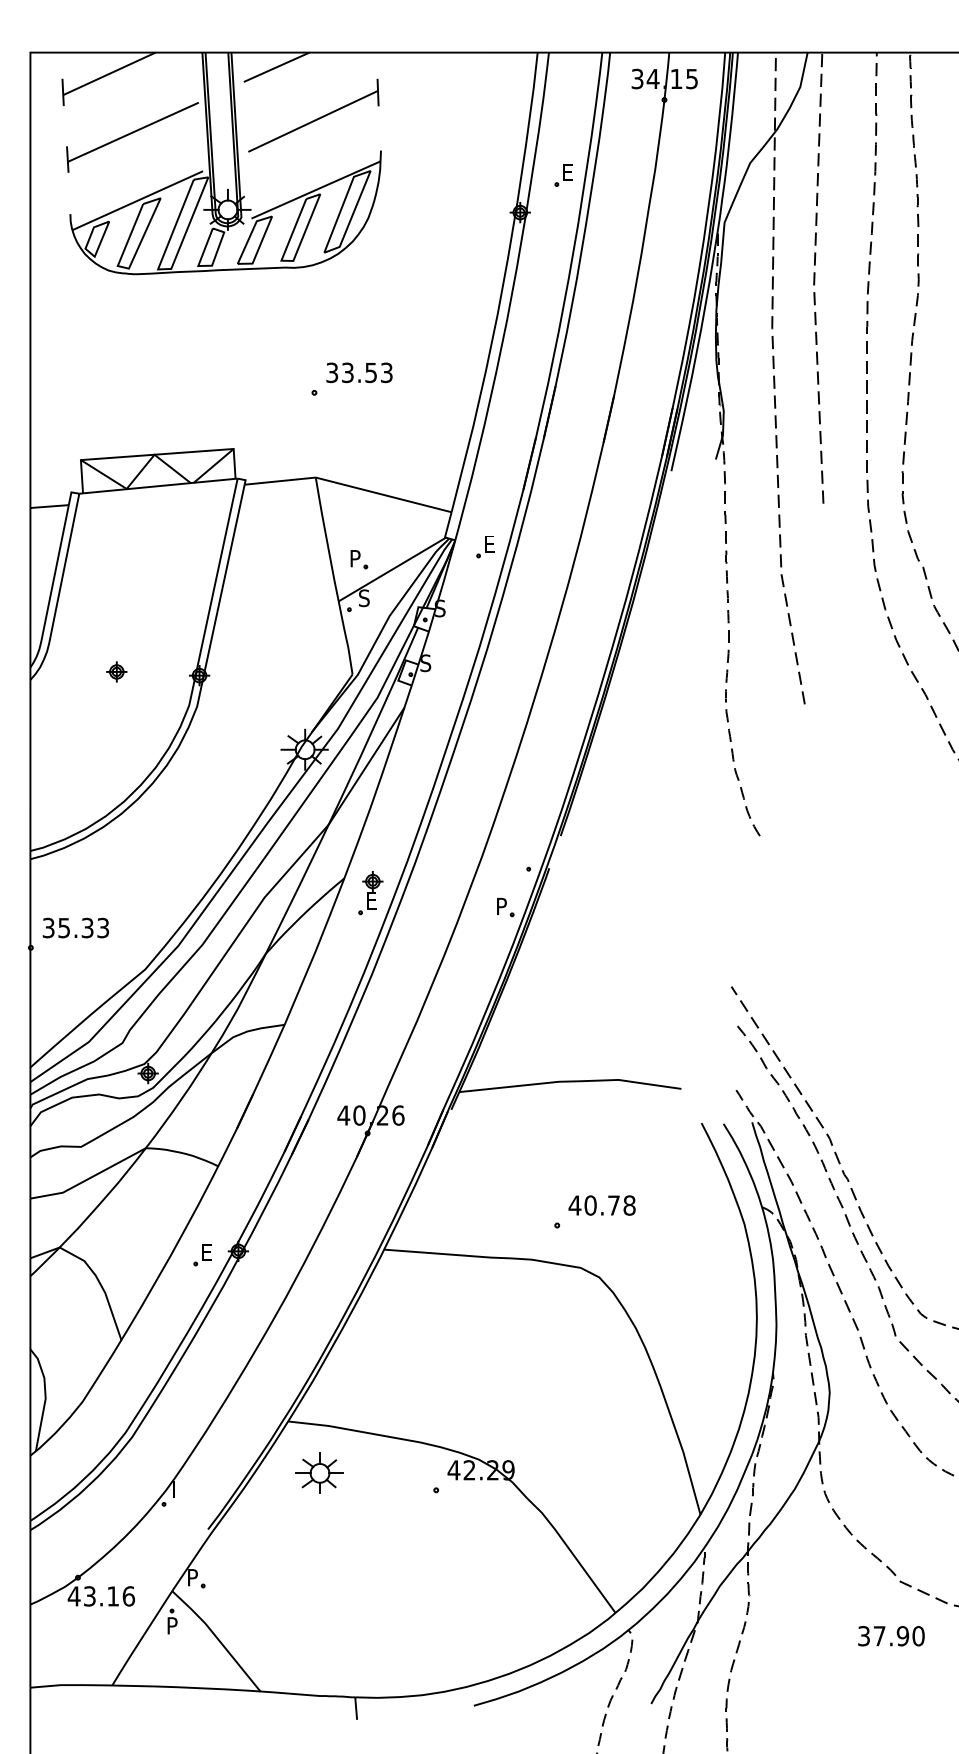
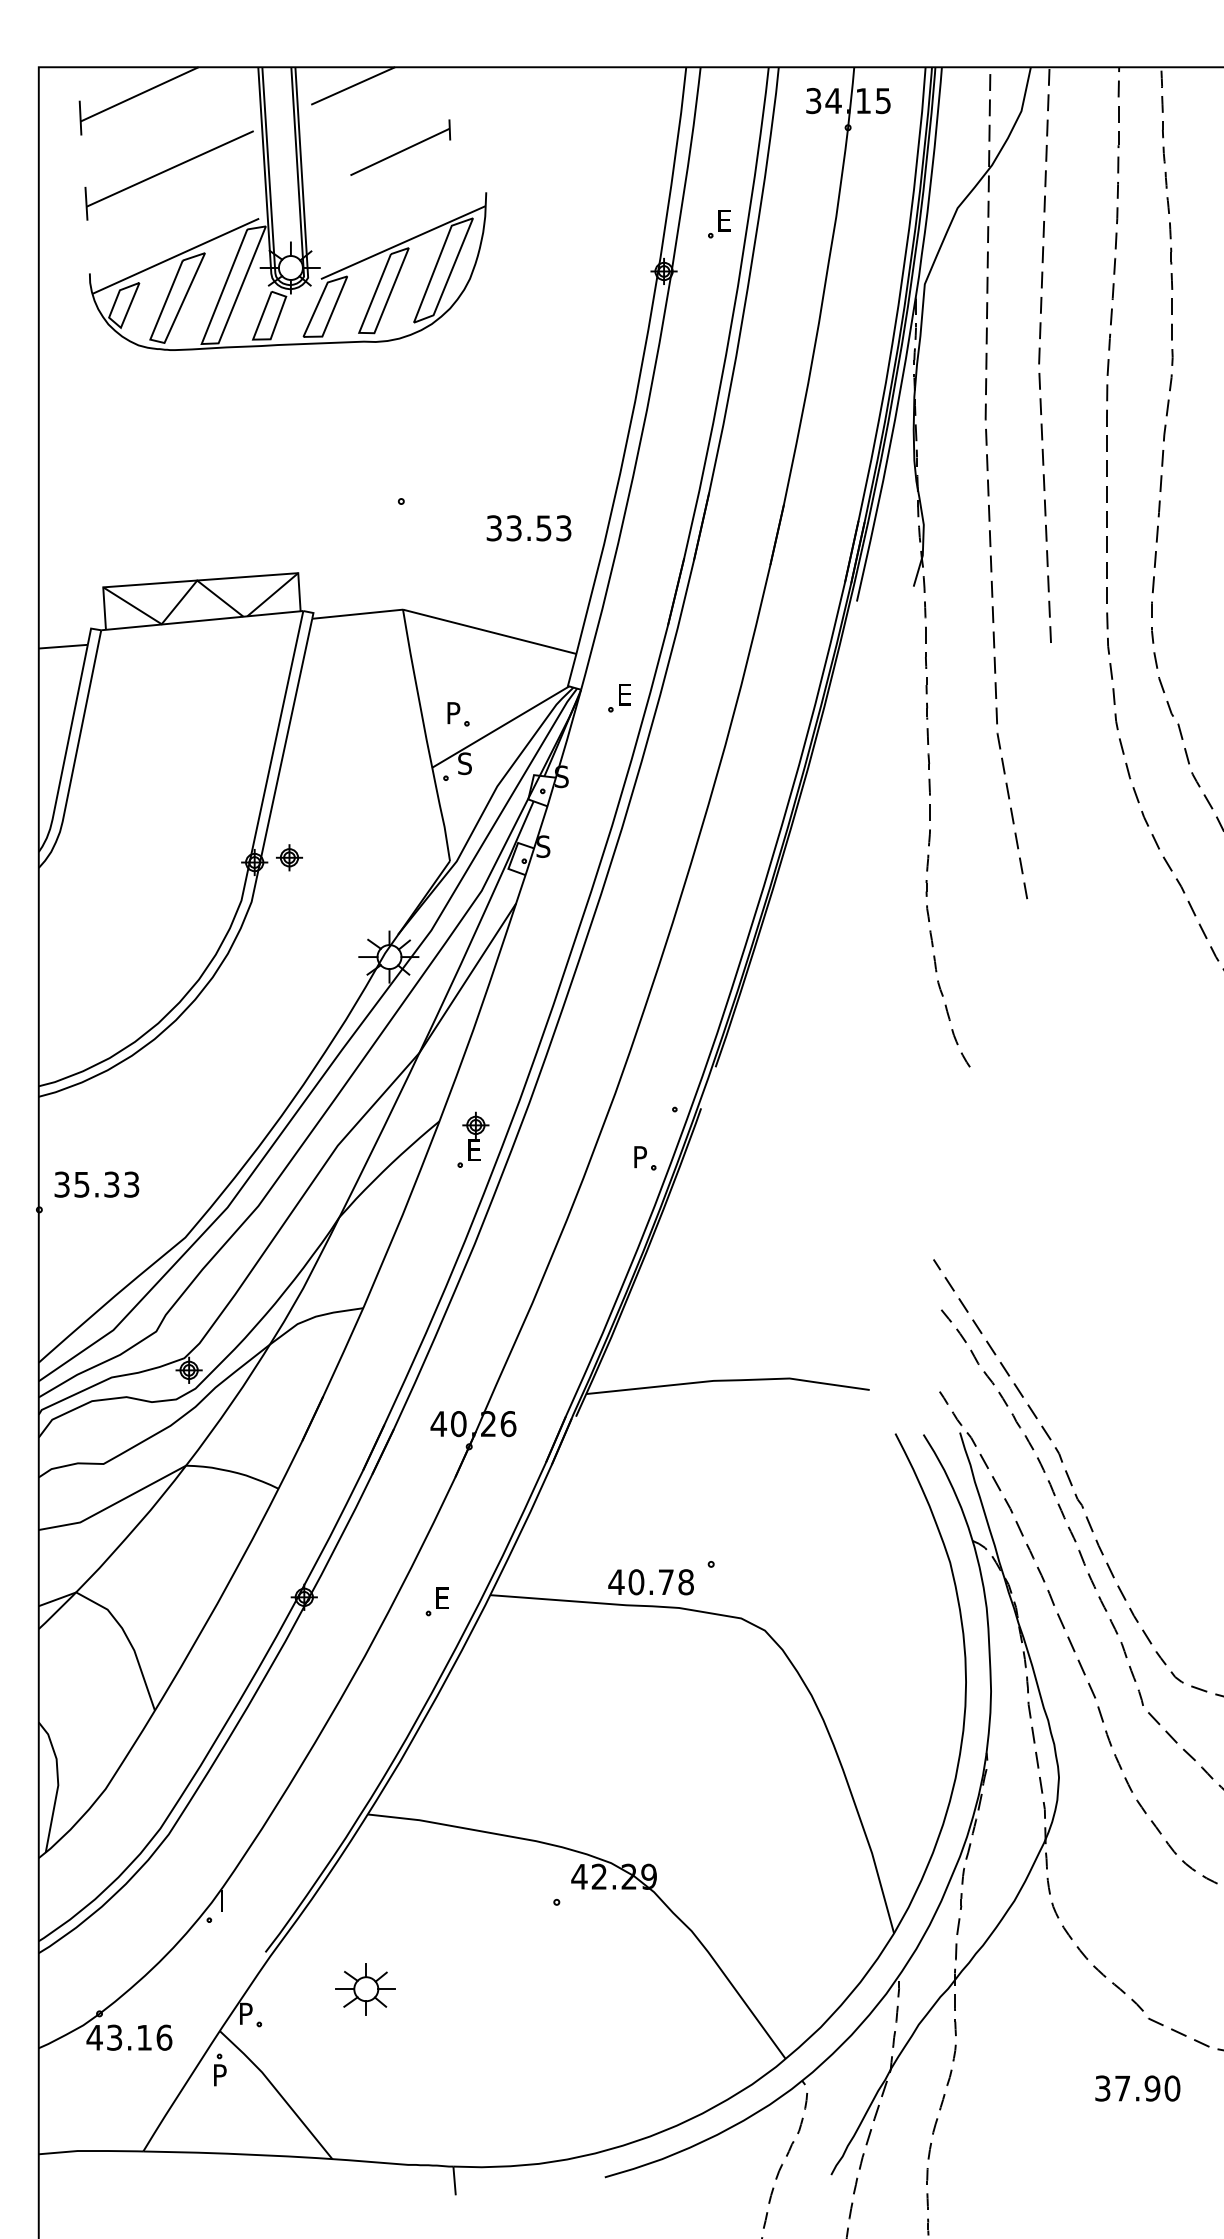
part: (313, 115) -> (400, 147), size x0.6
text: (359, 372) -> (529, 527), moved
part: (116, 671) -> (289, 857), moved
text: (601, 1205) -> (650, 1582), moved
part: (202, 1255) -> (437, 1602), moved
part: (319, 1472) -> (365, 1988), moved

